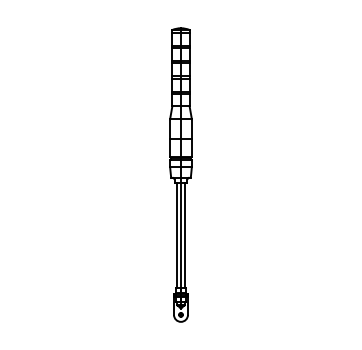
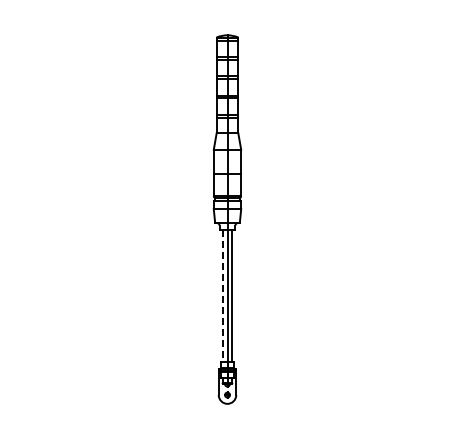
line: (177, 236) -> (222, 296), solid -> dashed

